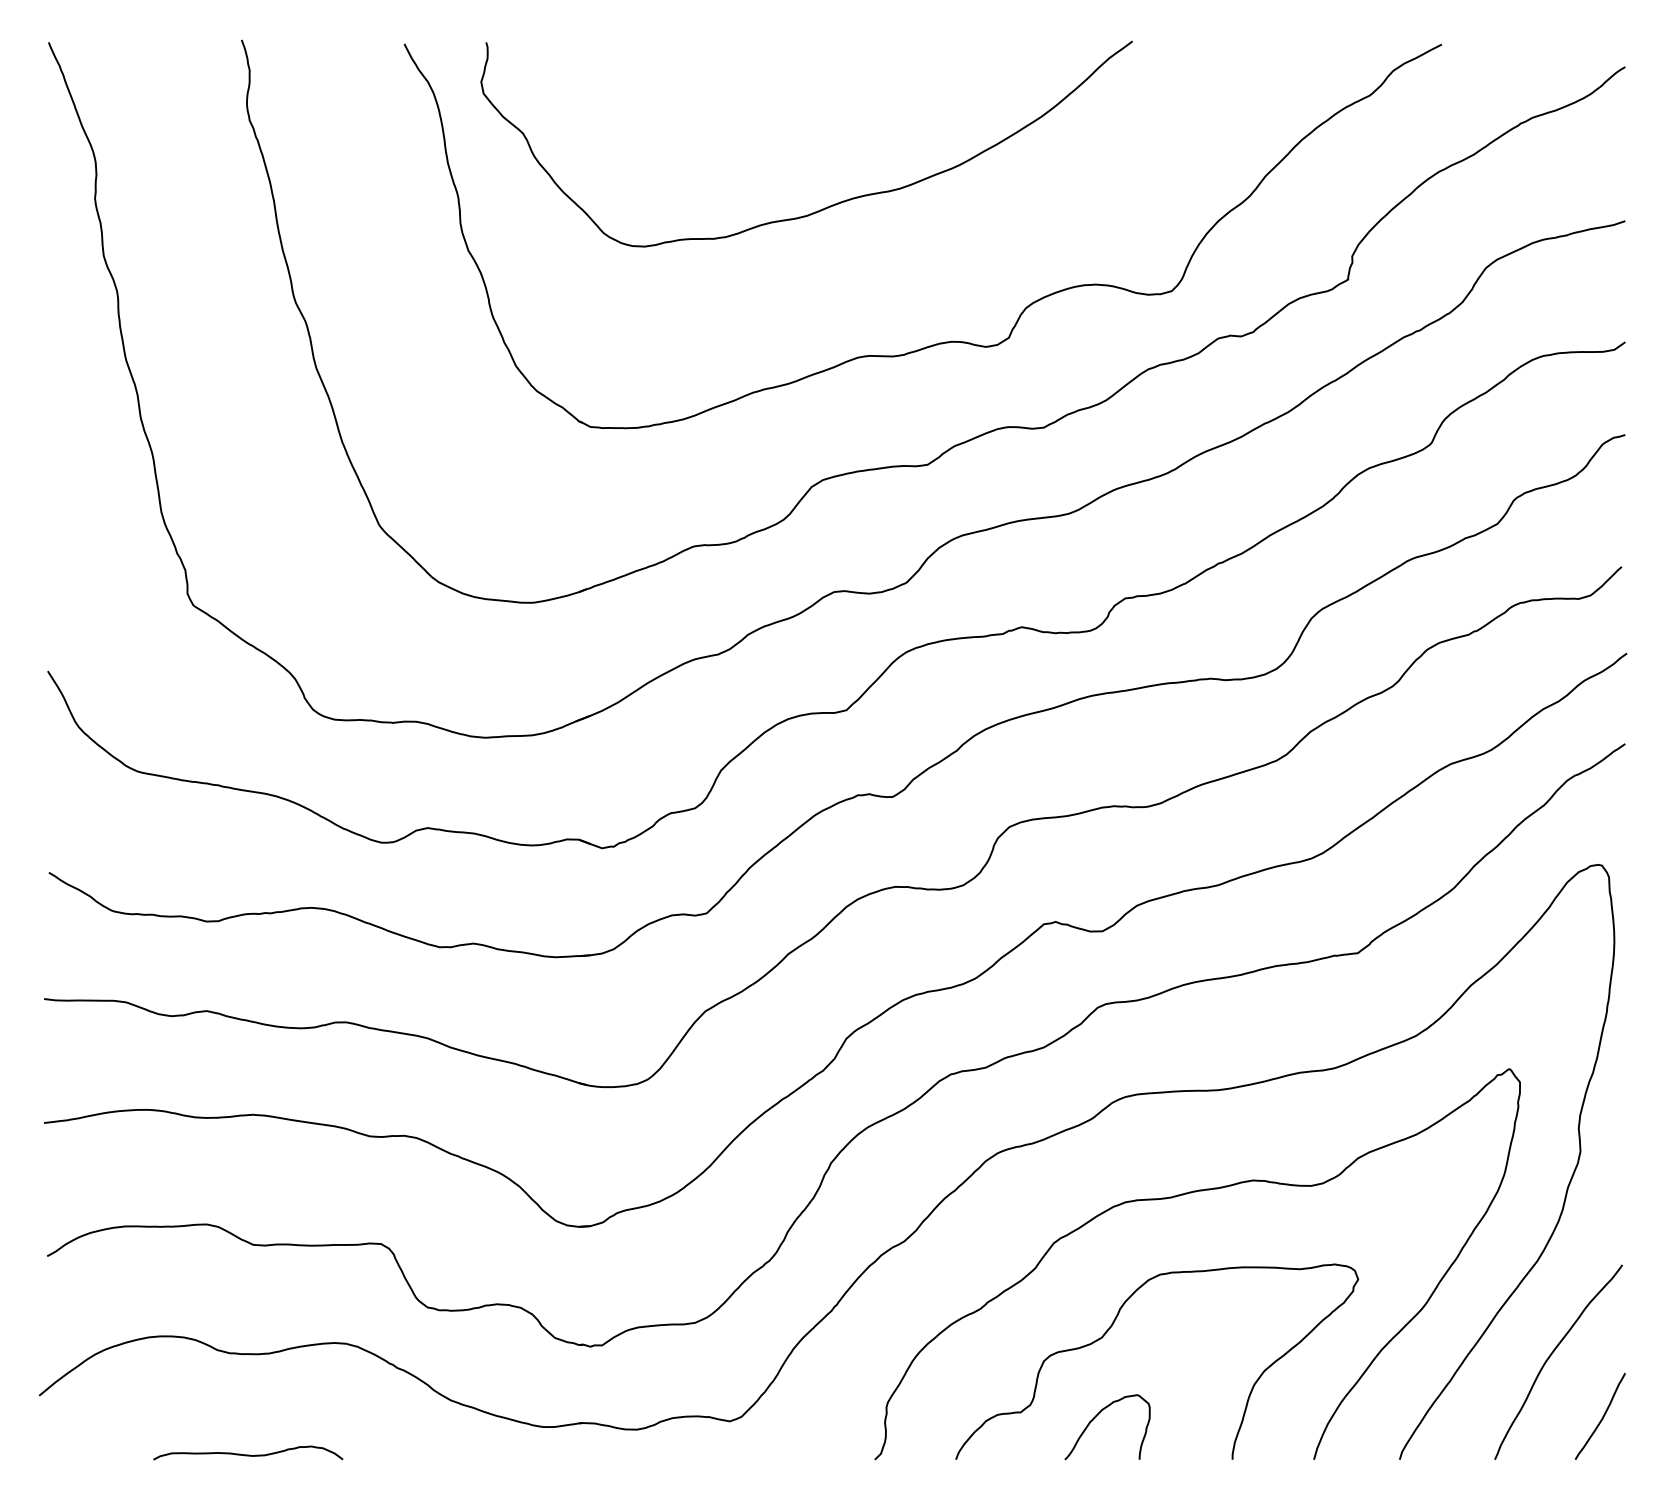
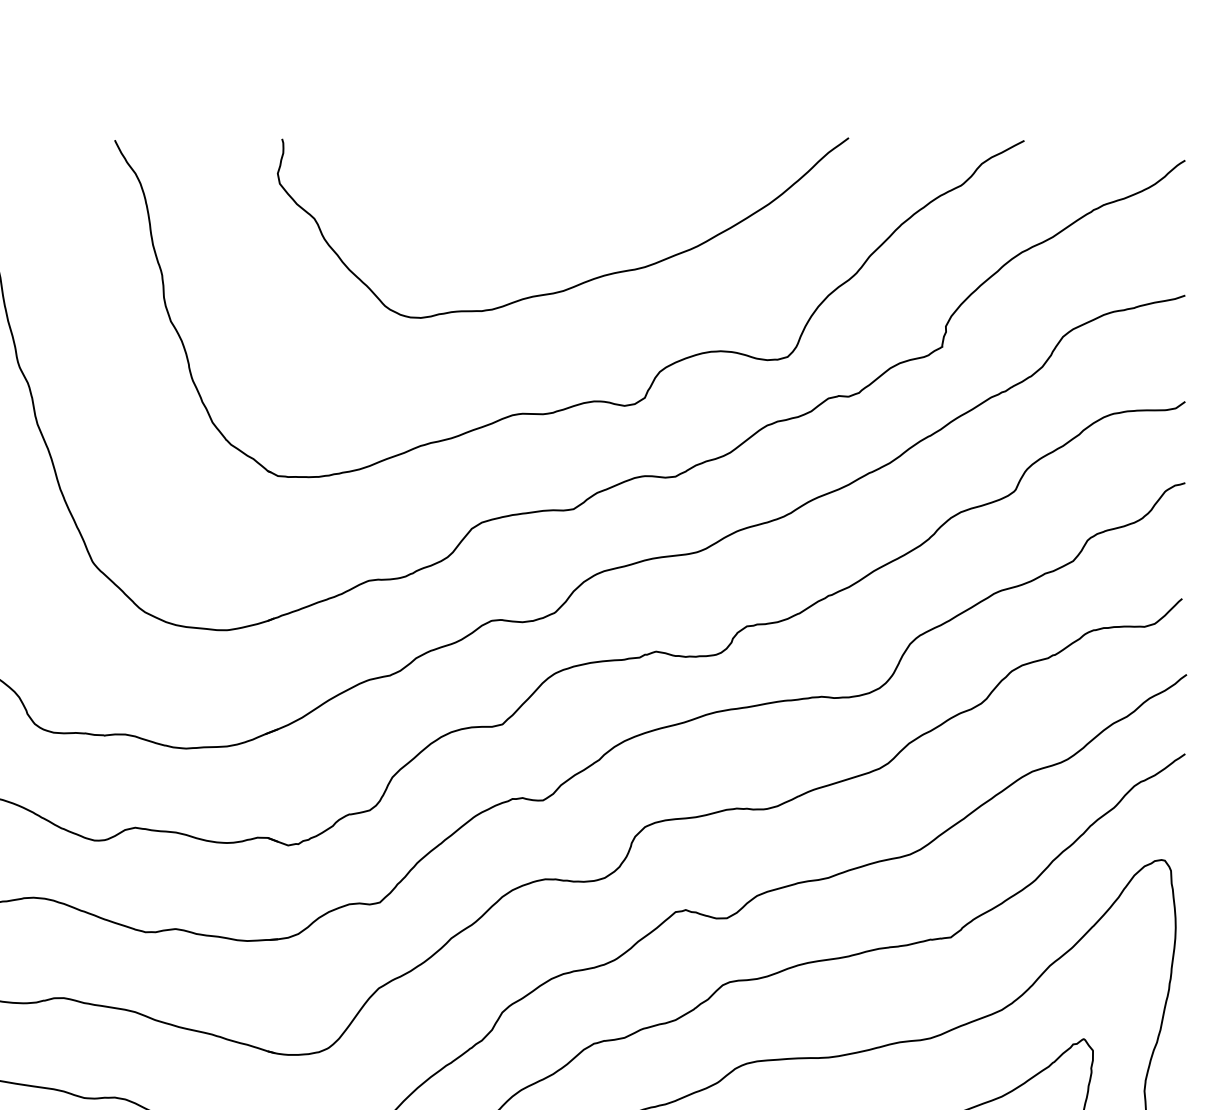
curve: (829, 205) -> (583, 281), moved

